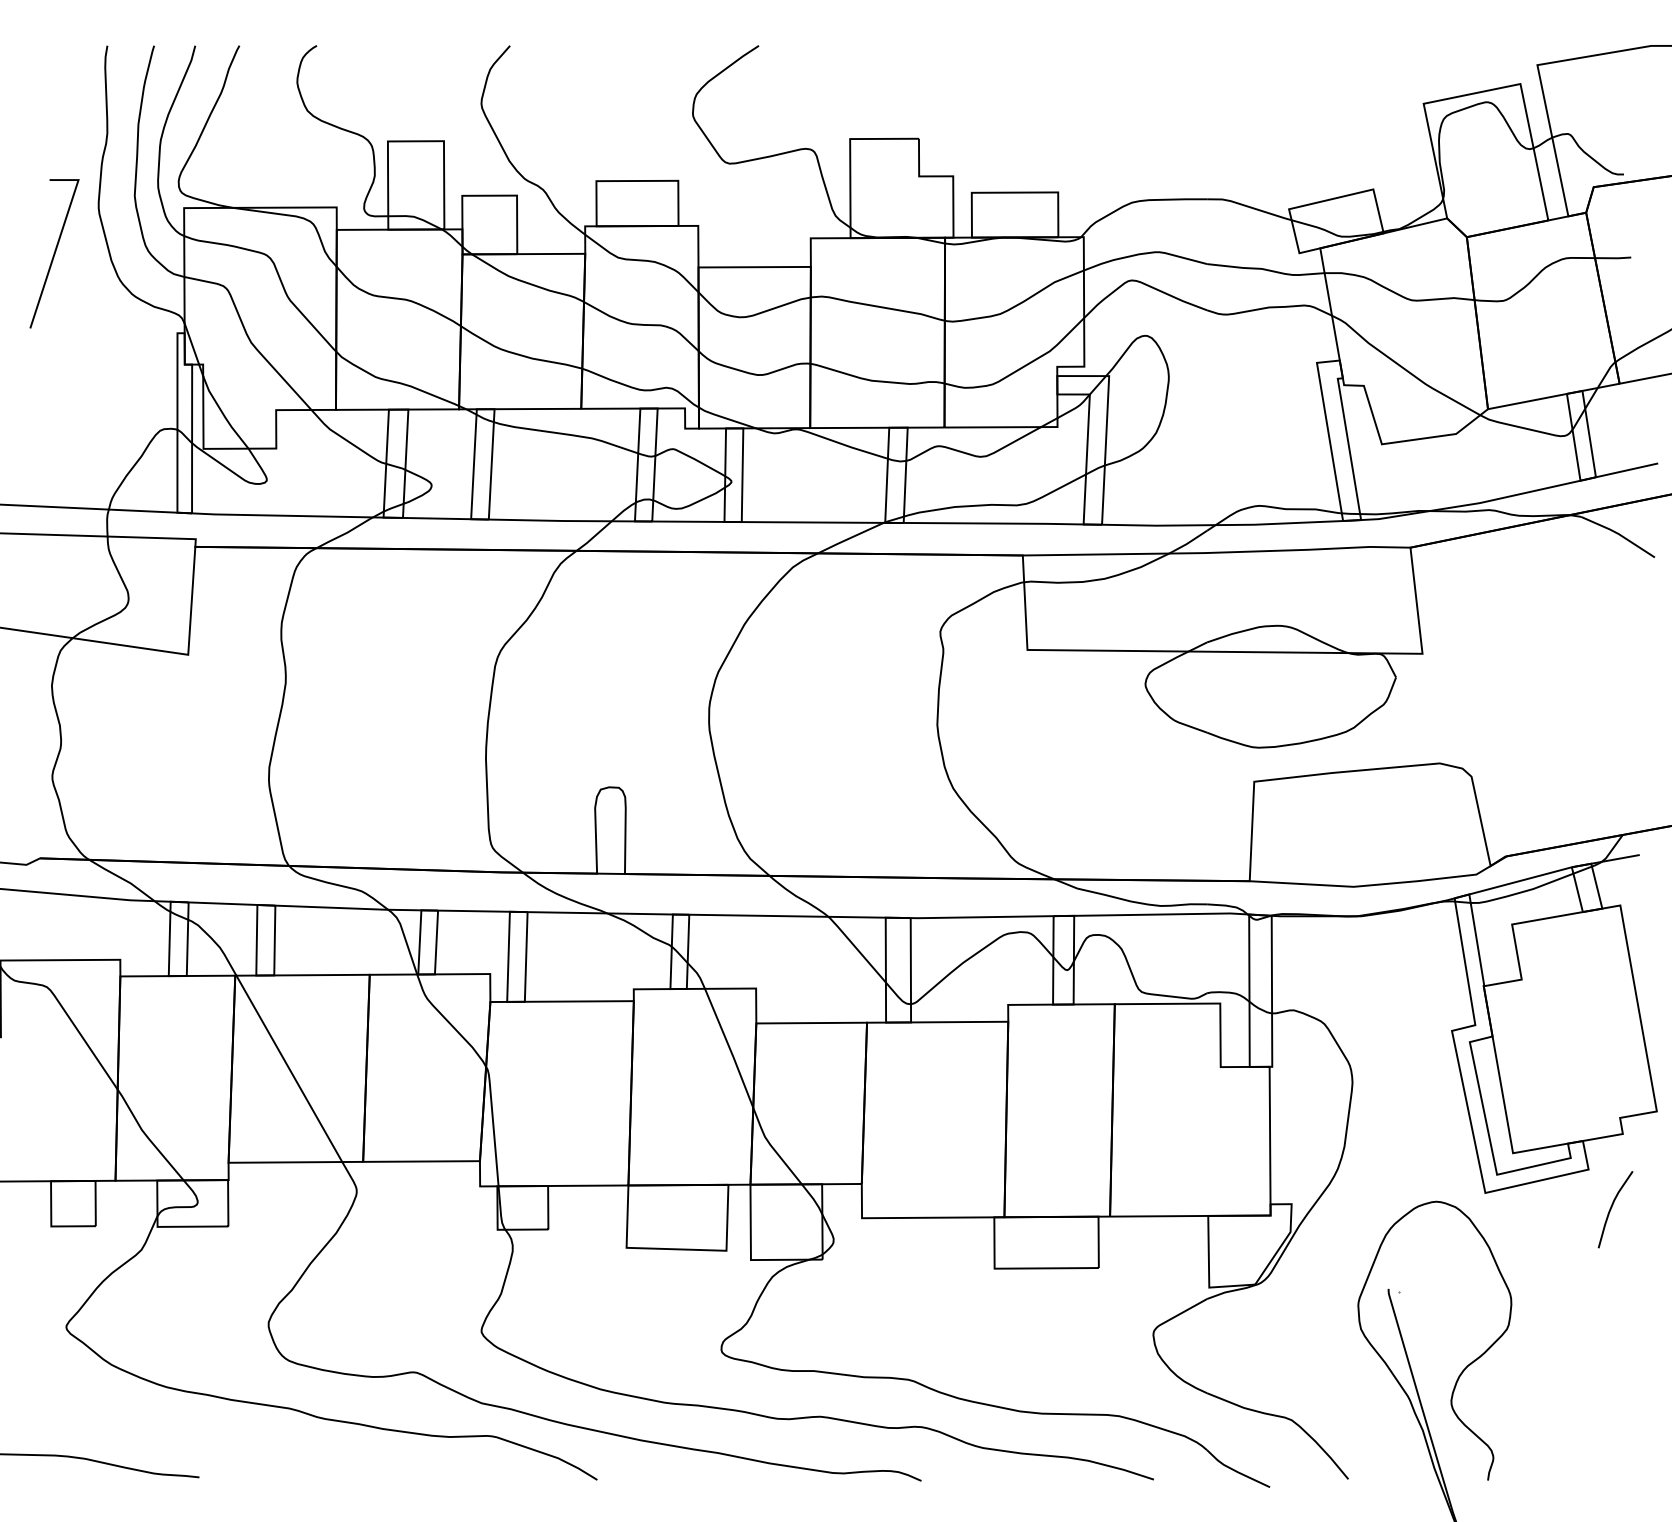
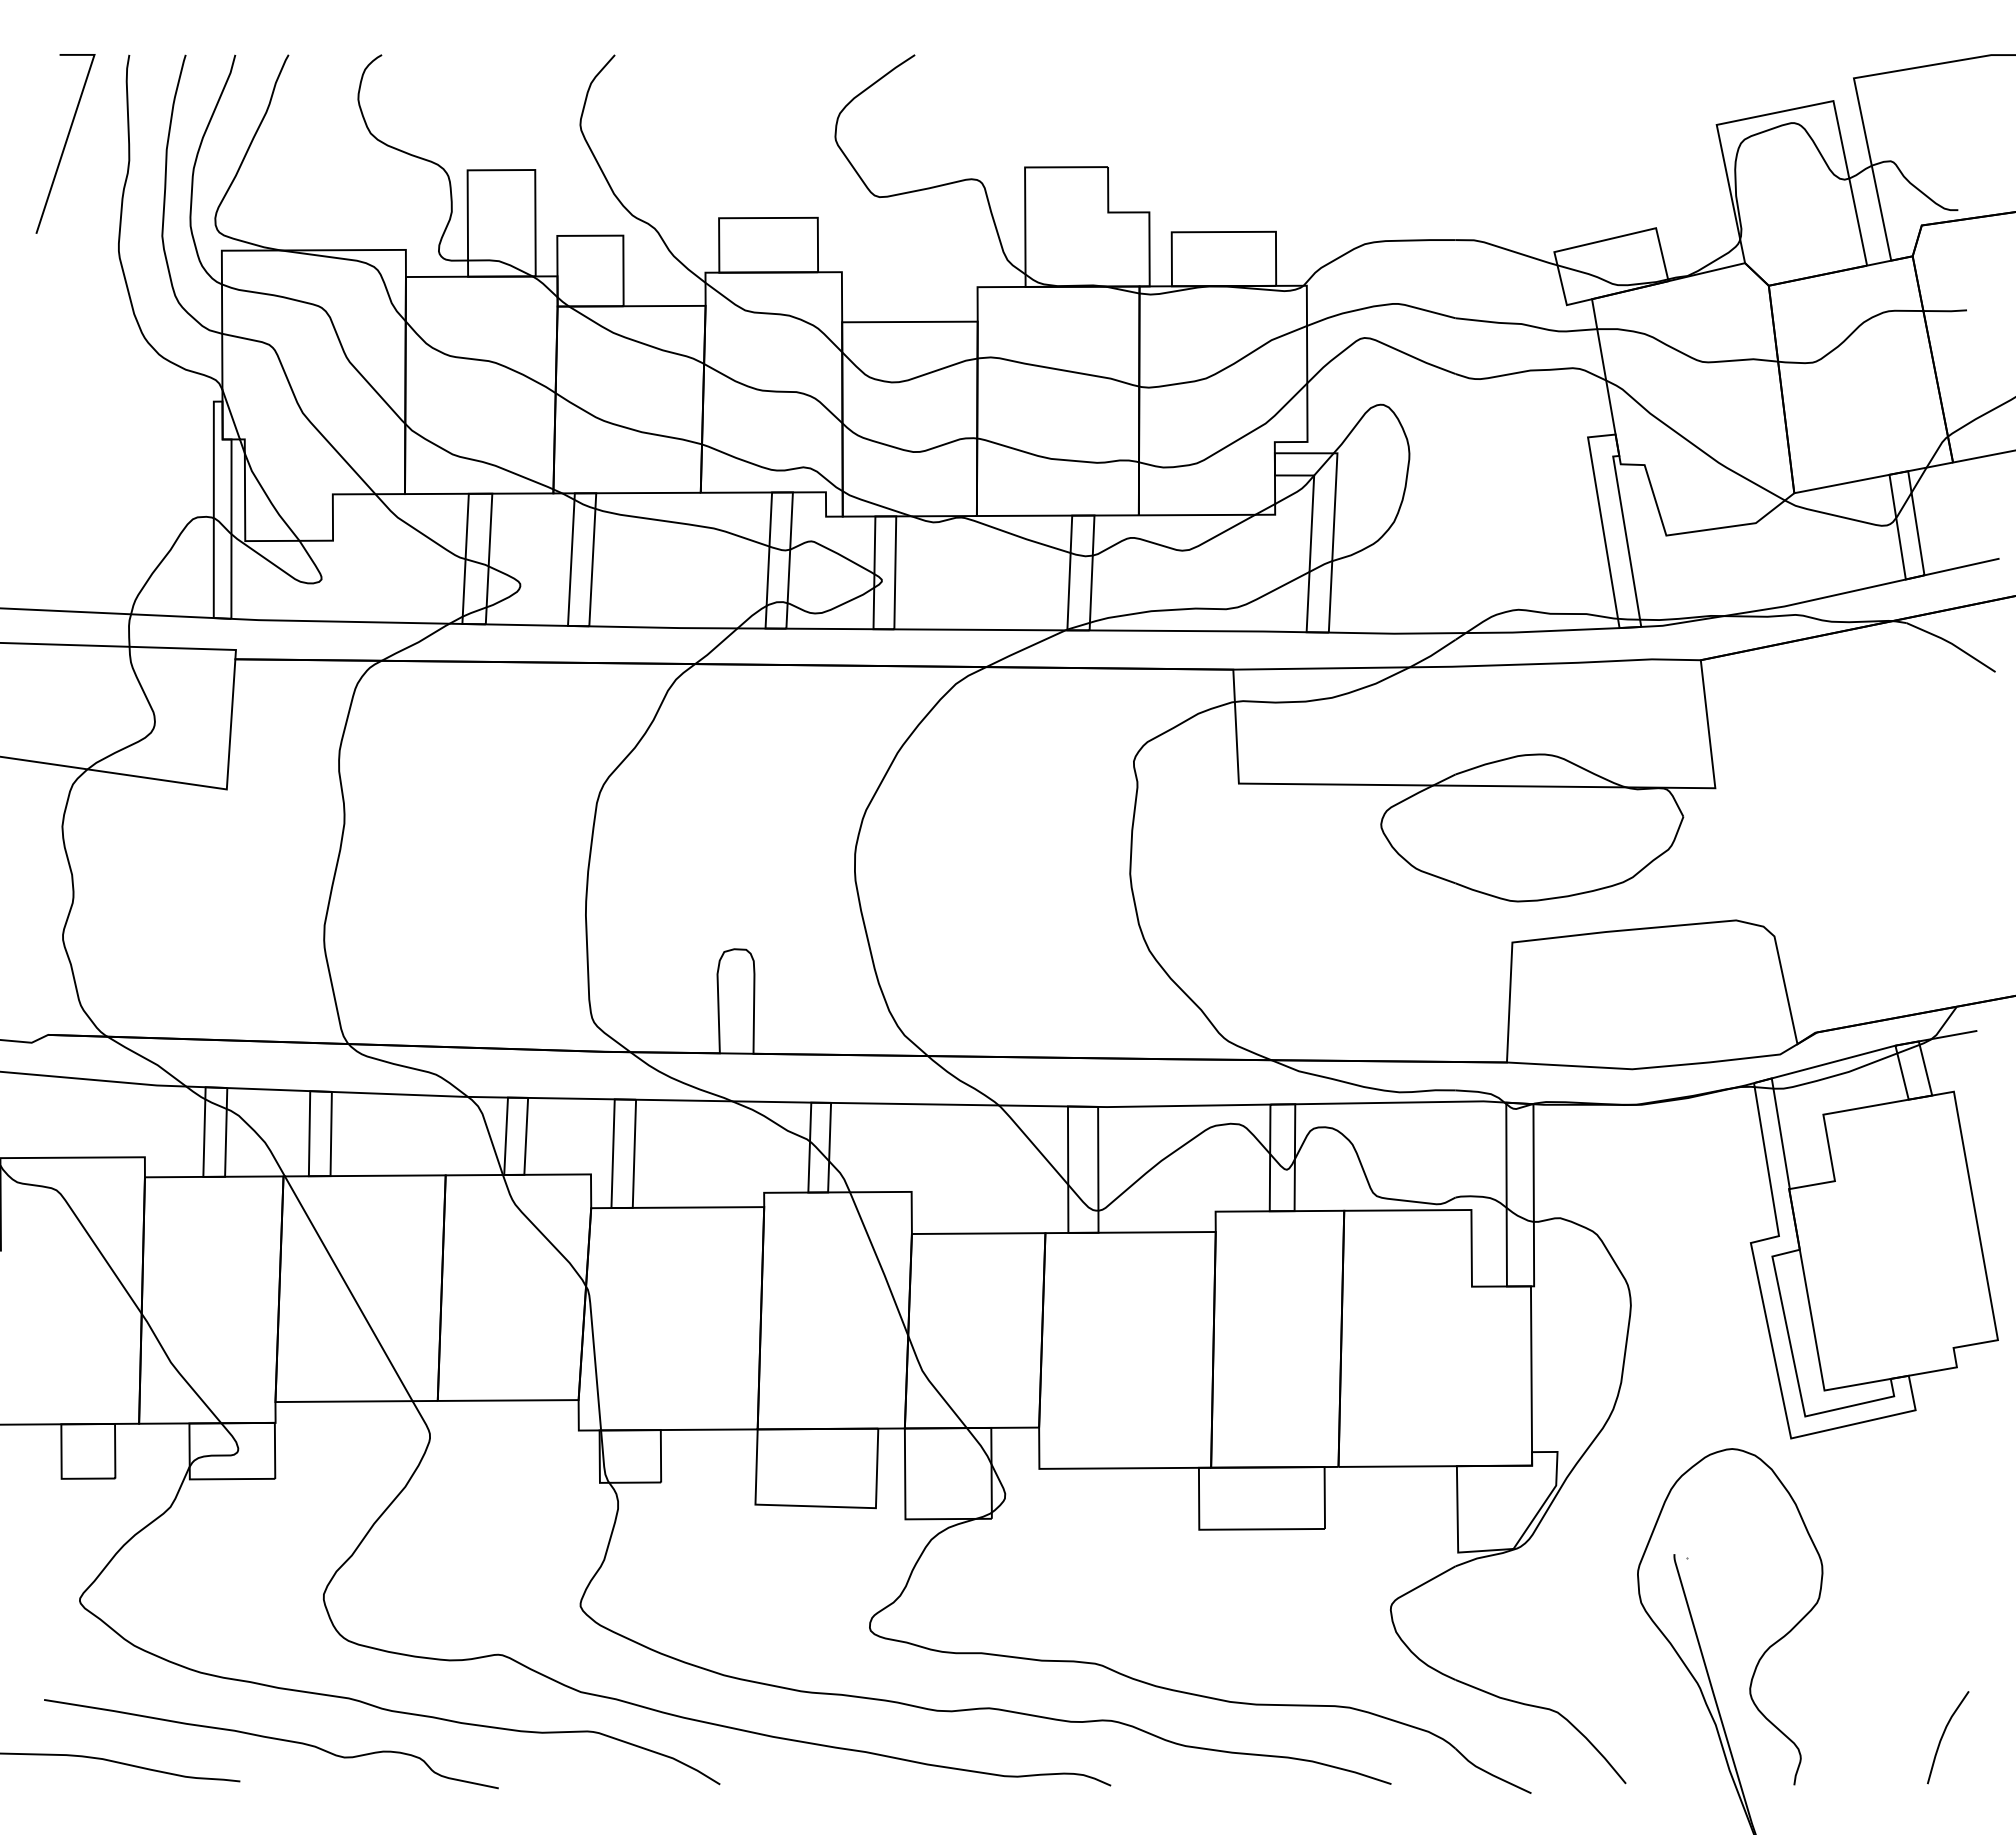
line: (54, 253) -> (65, 143), moved
curve: (1612, 1207) -> (1944, 1734), moved
curve: (226, 1442) -> (272, 1739), added

